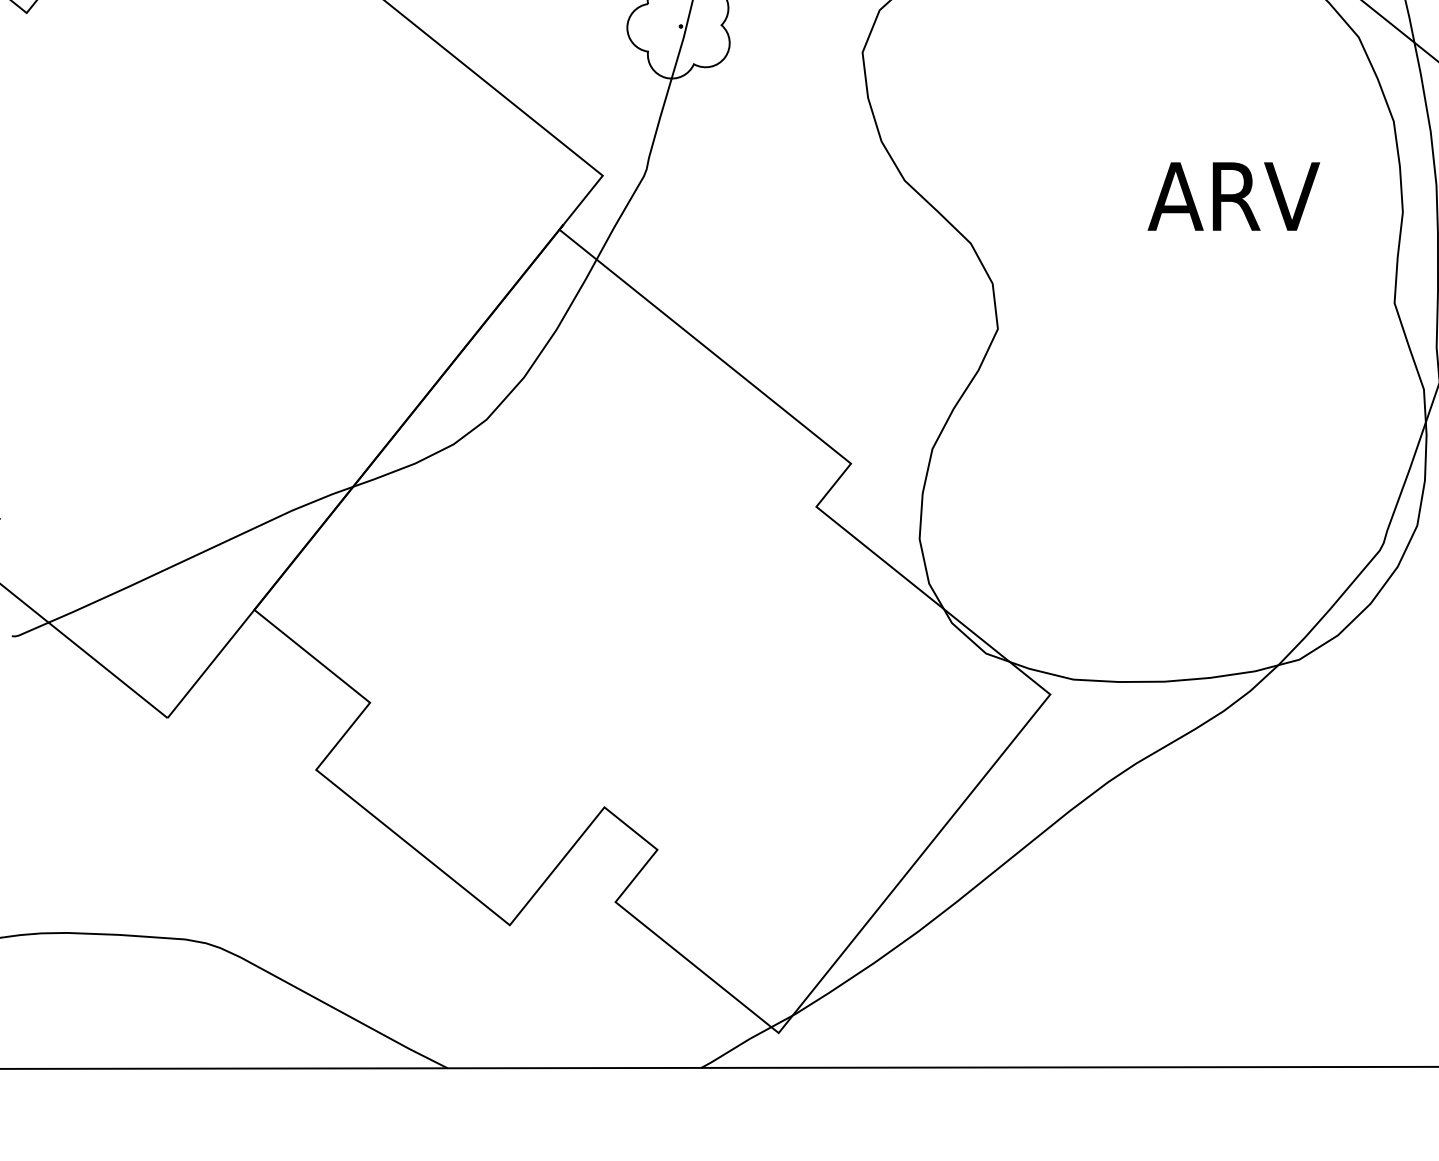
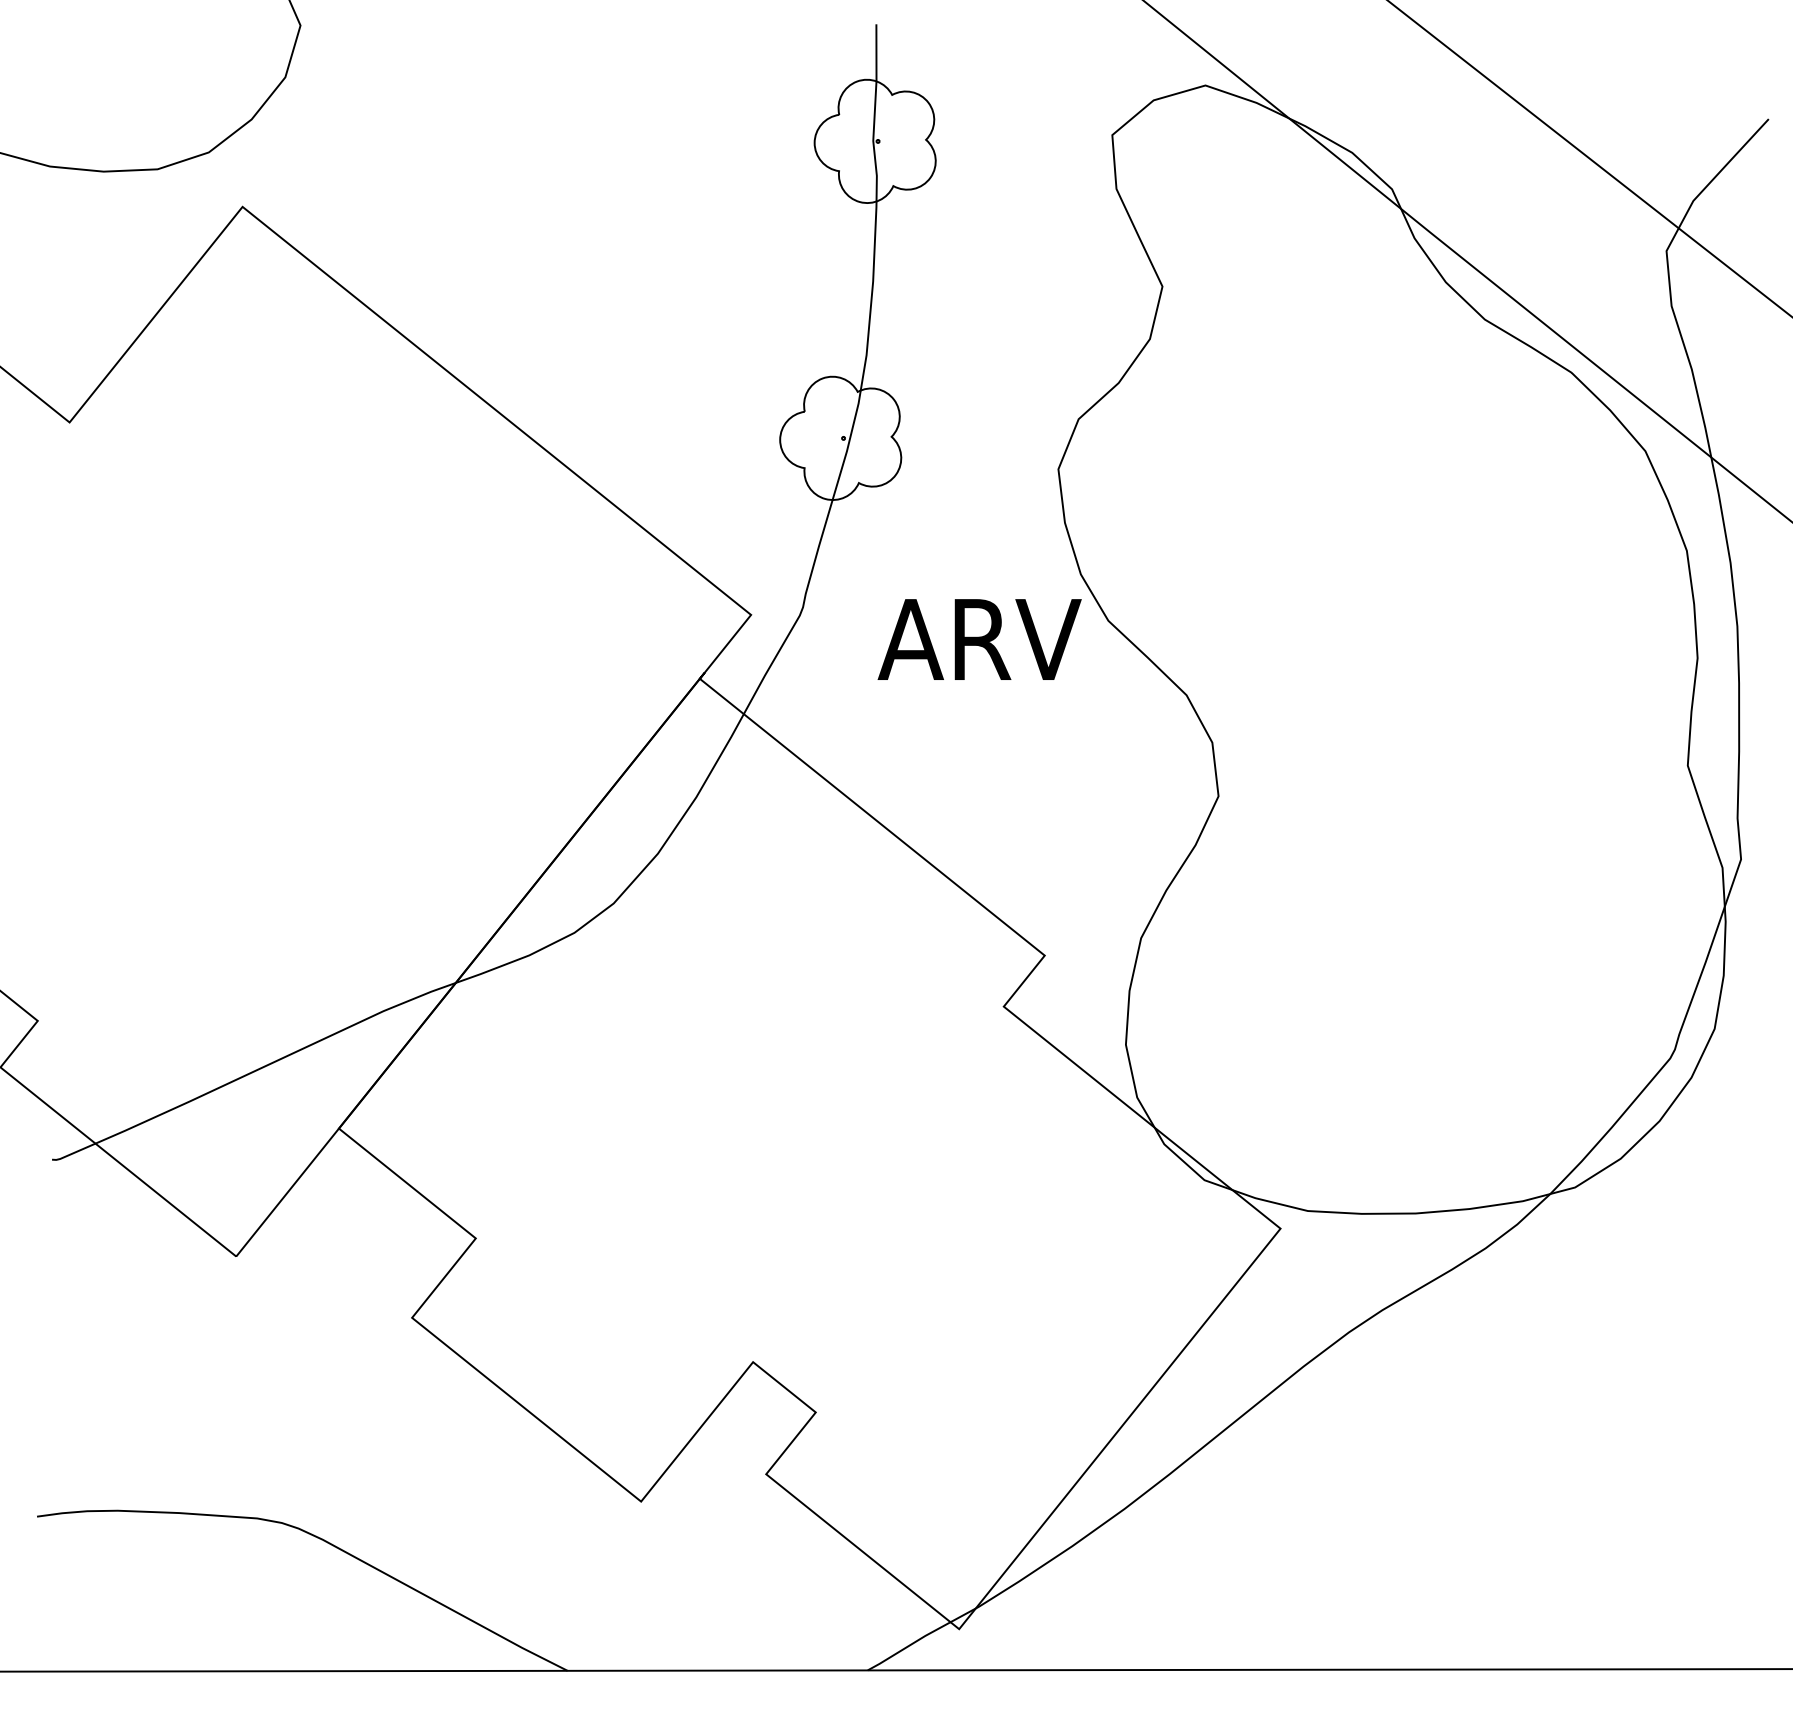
text: (1233, 196) -> (979, 639), moved

